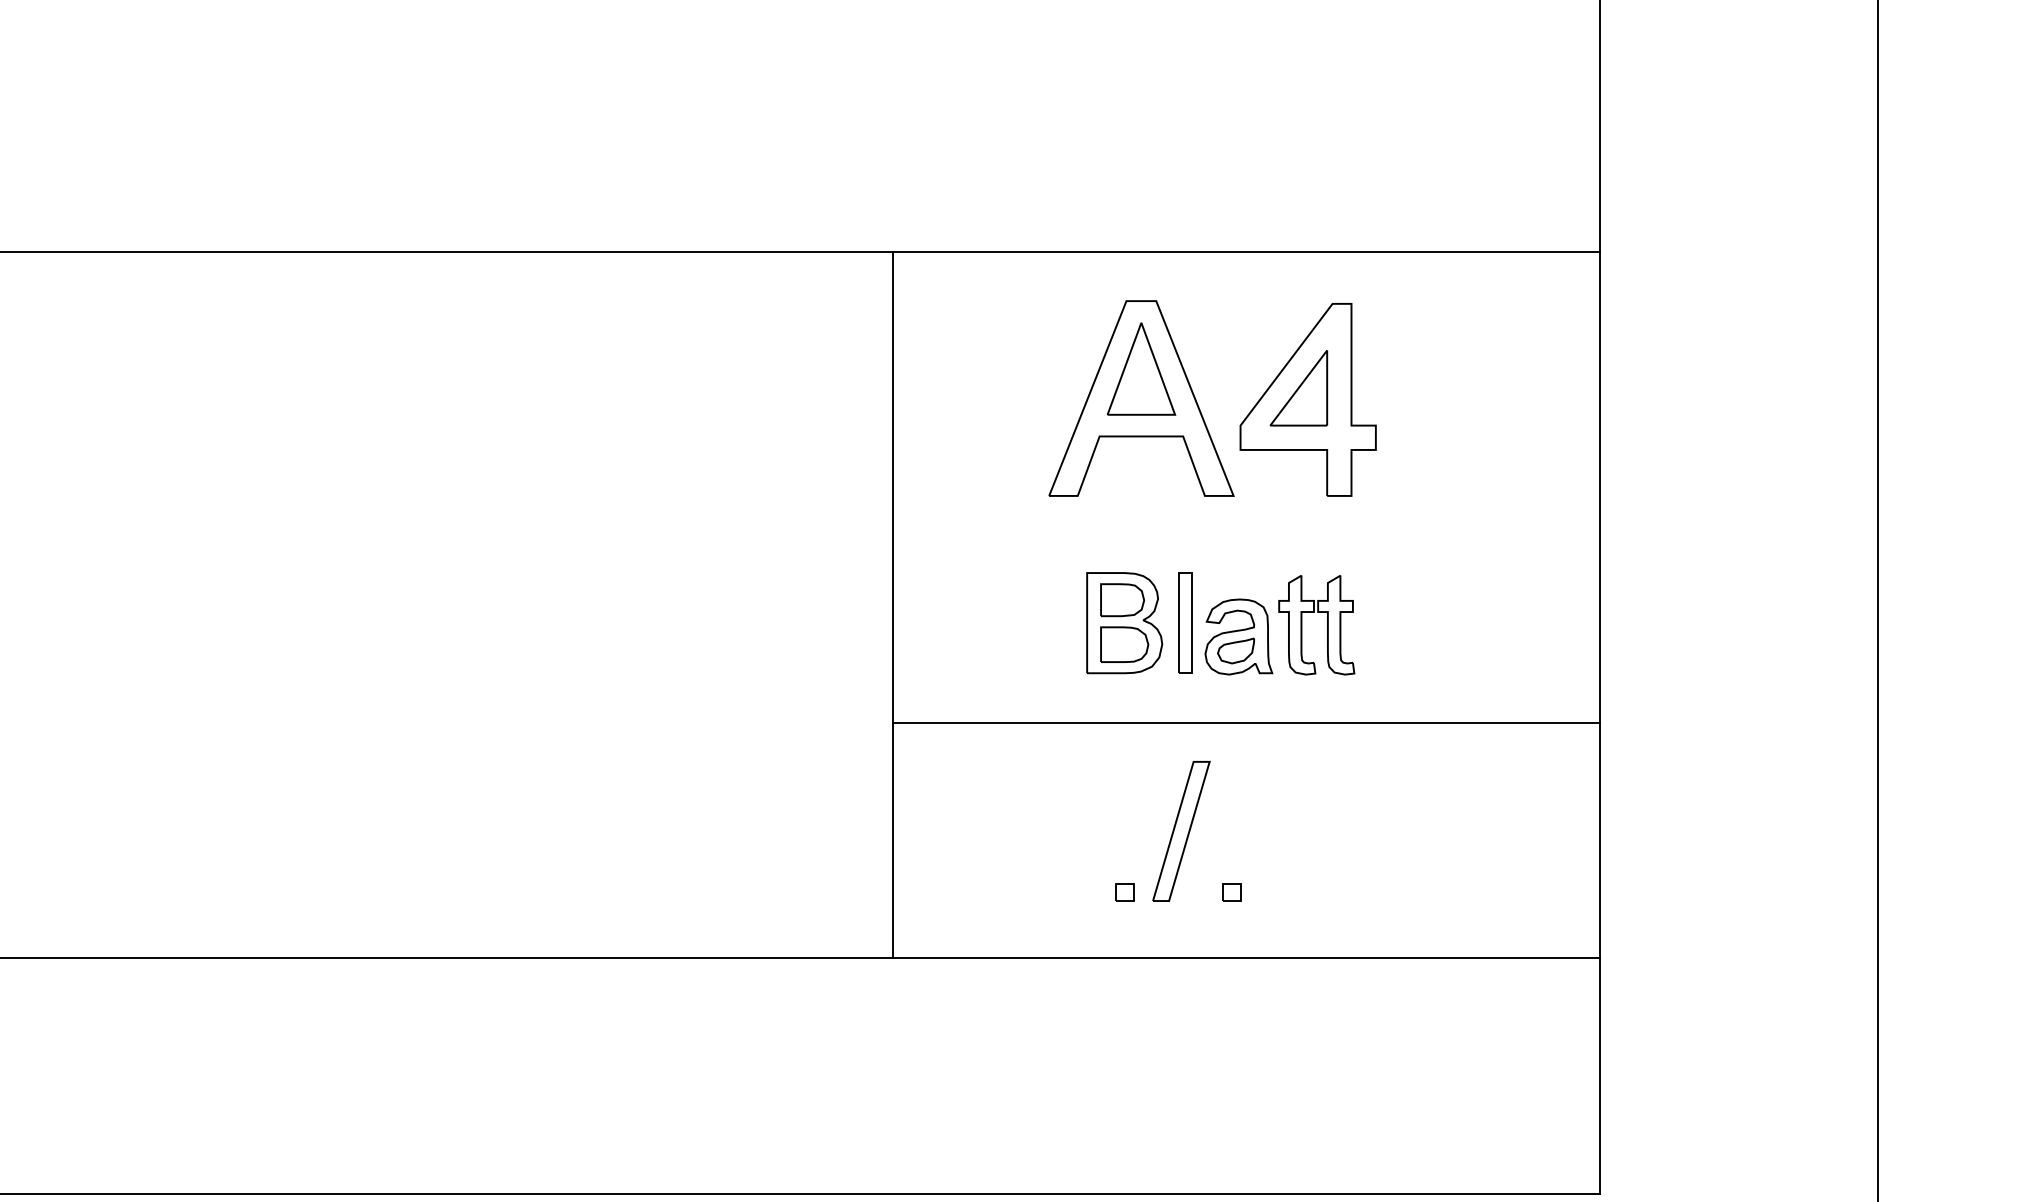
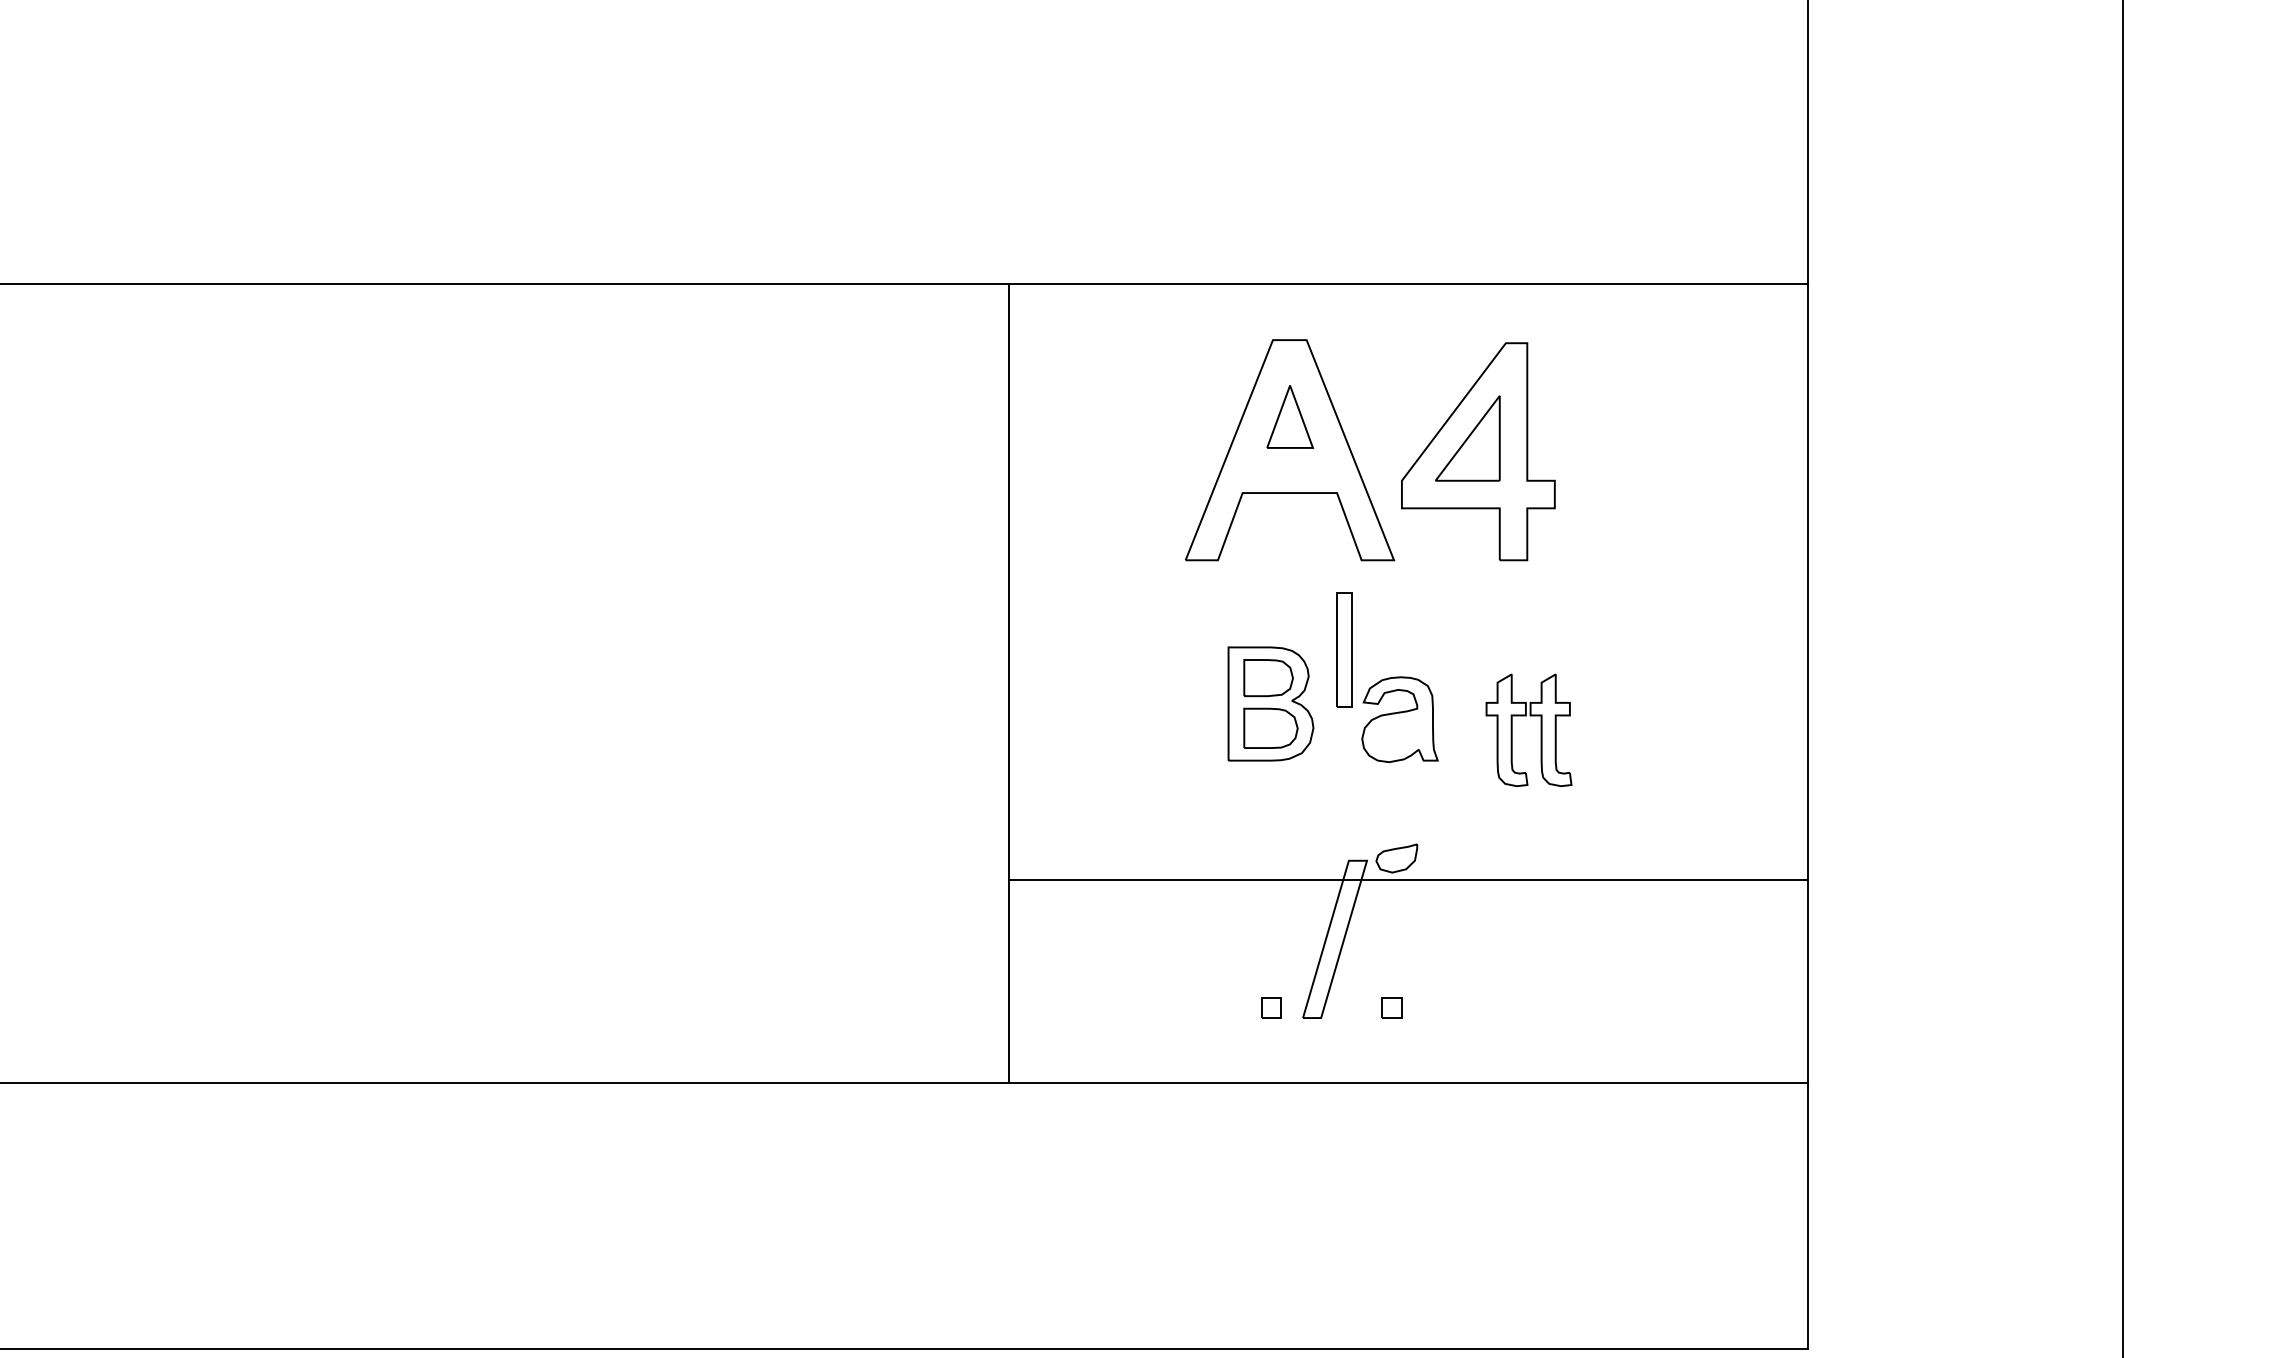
part: (1141, 368) -> (1290, 416), size x0.6
part: (1185, 622) -> (1344, 649), moved
part: (1326, 625) -> (1540, 730), moved
part: (1235, 650) -> (1396, 858), moved
line: (1246, 722) -> (1408, 880), moved

